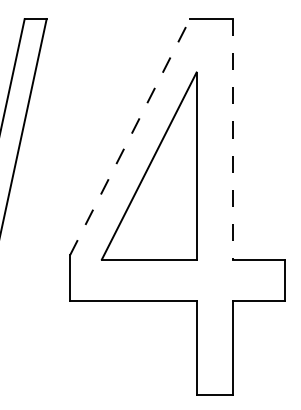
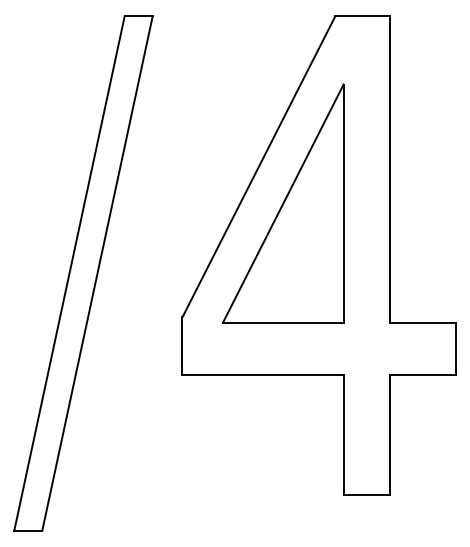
line: (129, 136) -> (258, 166), dashed -> solid
line: (233, 140) -> (390, 170), dashed -> solid

